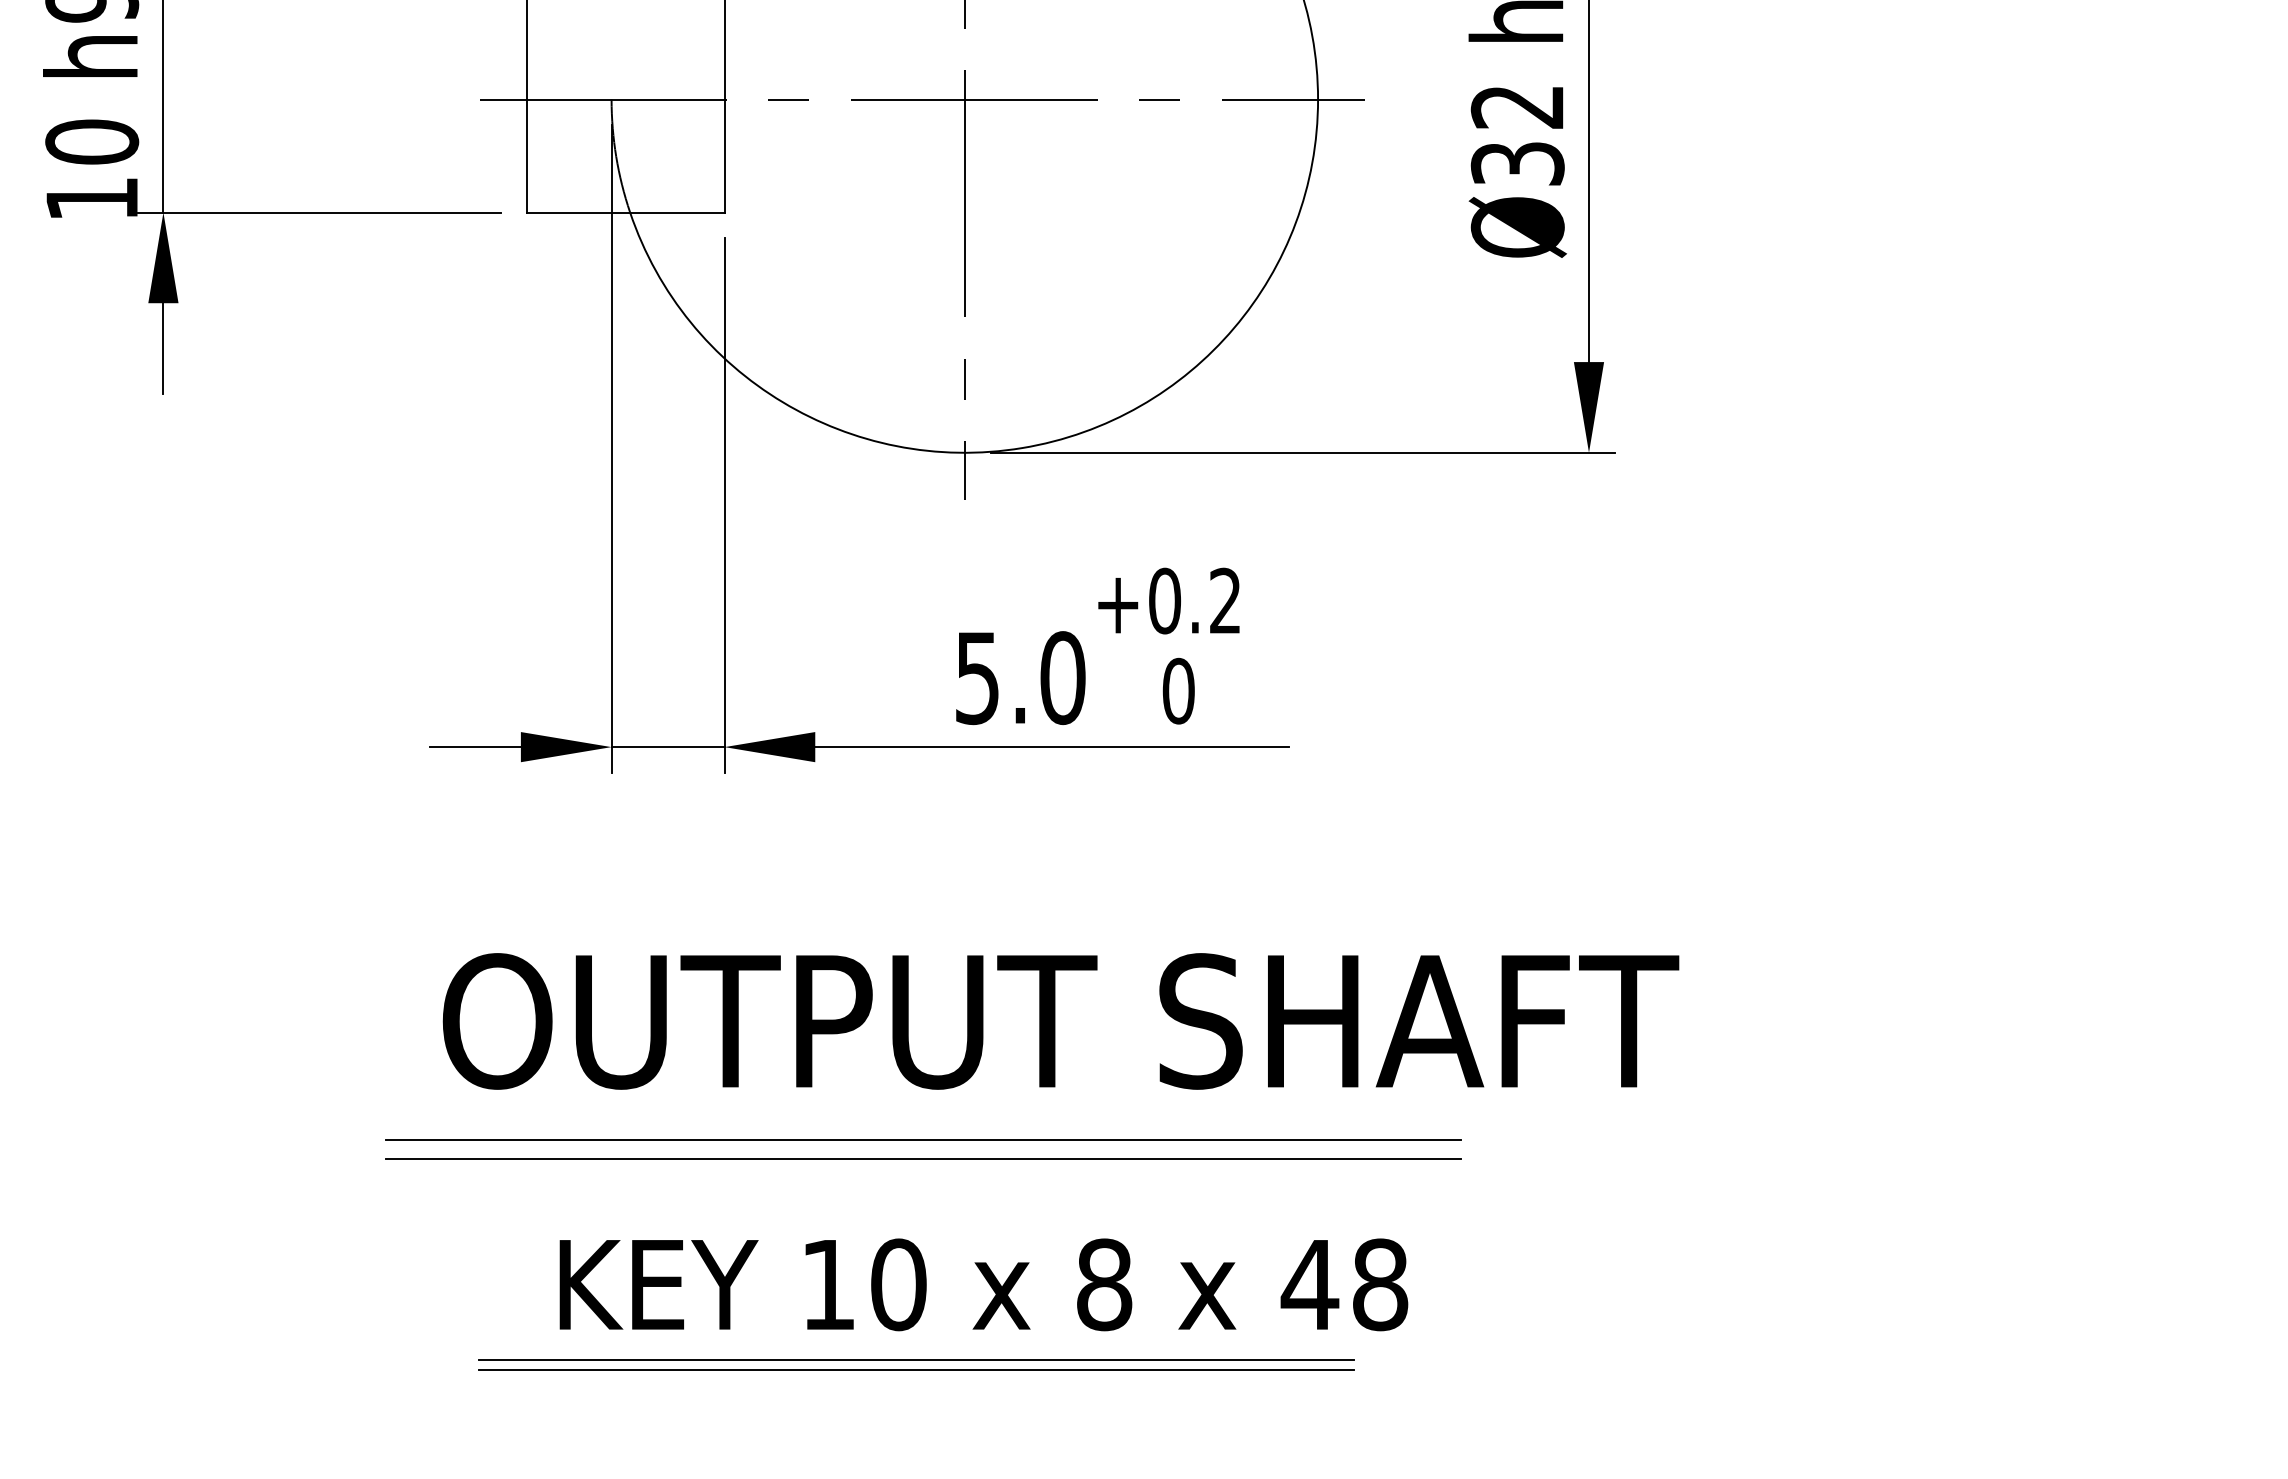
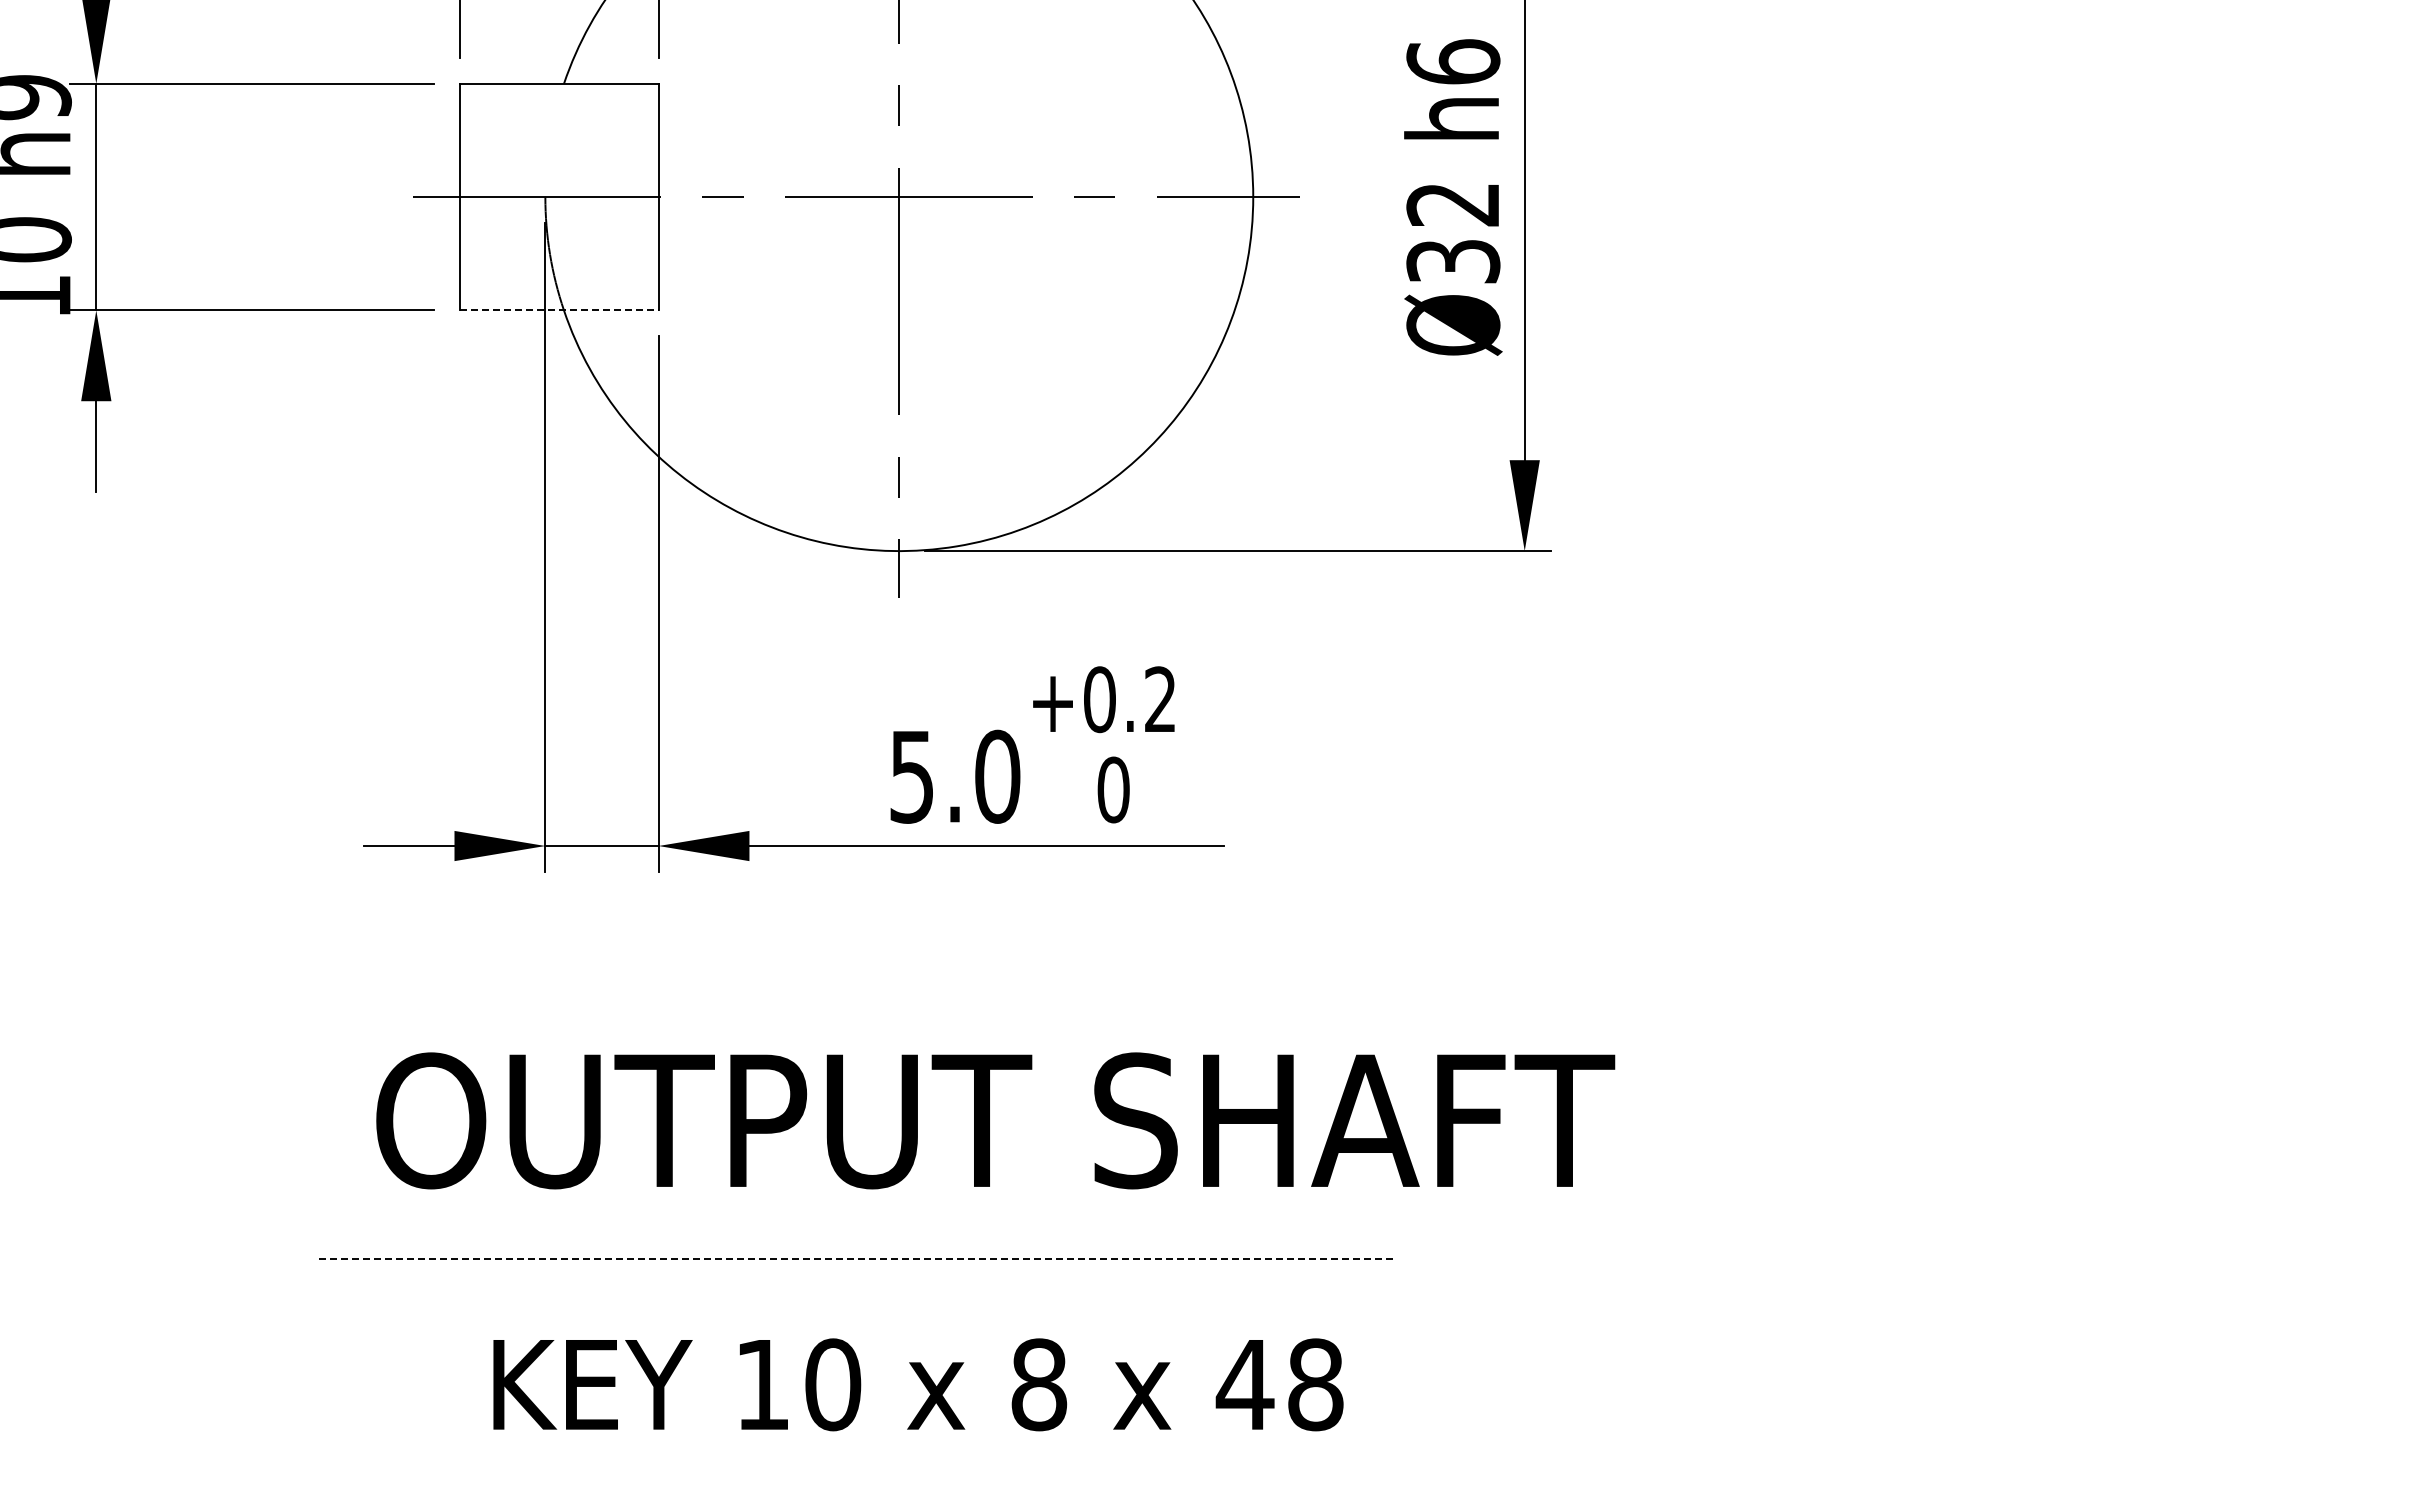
line: (626, 212) -> (560, 310), solid -> dashed
line: (923, 1139) -> (857, 1239), removed
line: (924, 1158) -> (858, 1258), solid -> dashed
line: (916, 1360) -> (850, 1460), removed
line: (916, 1369) -> (850, 1469), removed

